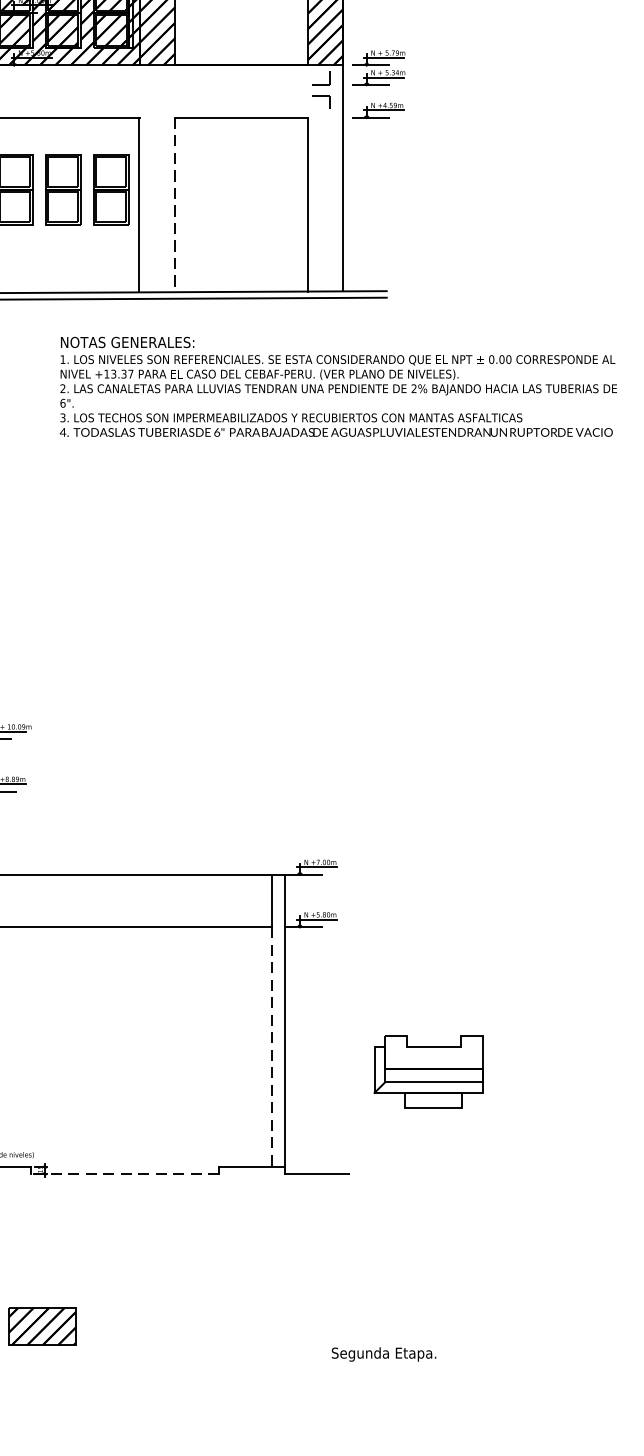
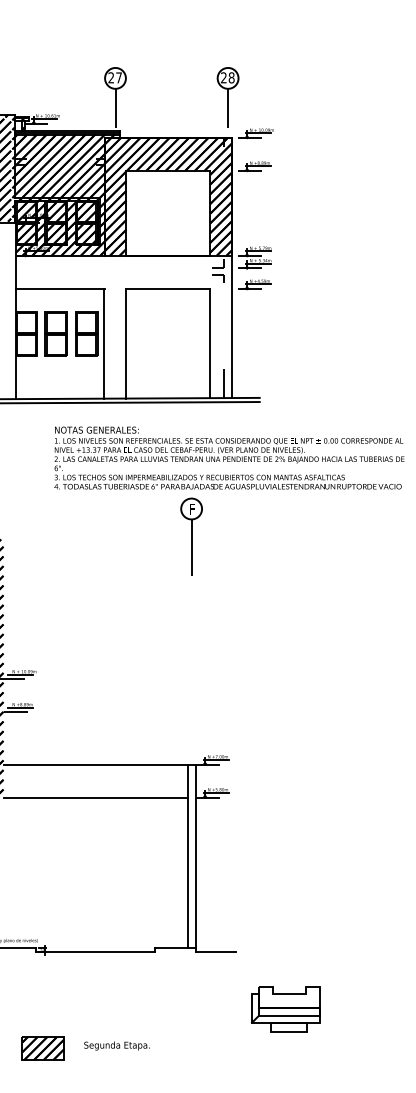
line: (174, 204) -> (126, 343), dashed -> solid
line: (329, 268) -> (223, 383), added
part: (278, 511) -> (191, 536), added
line: (271, 1048) -> (187, 873), dashed -> solid
part: (427, 1071) -> (285, 1009), moved
line: (125, 1173) -> (95, 952), dashed -> solid
text: (383, 1353) -> (116, 1045), moved

